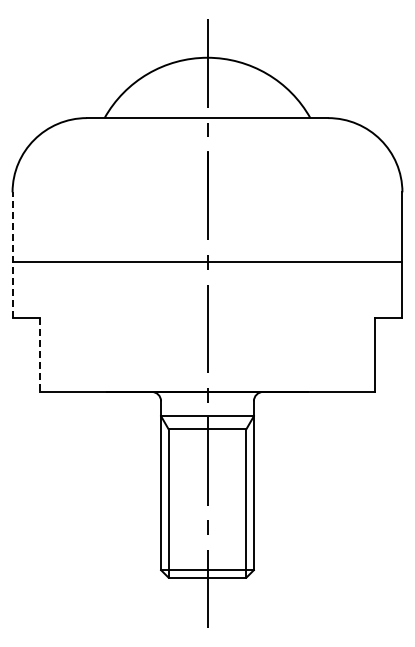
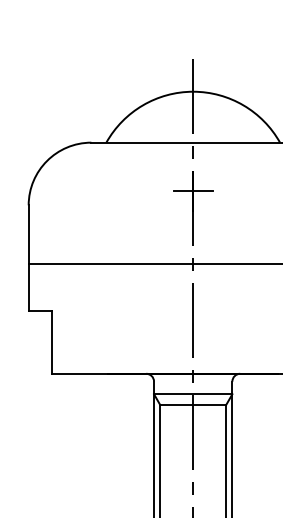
line: (207, 175) -> (193, 191), added
line: (12, 255) -> (28, 258), dashed -> solid
line: (40, 355) -> (52, 343), dashed -> solid

